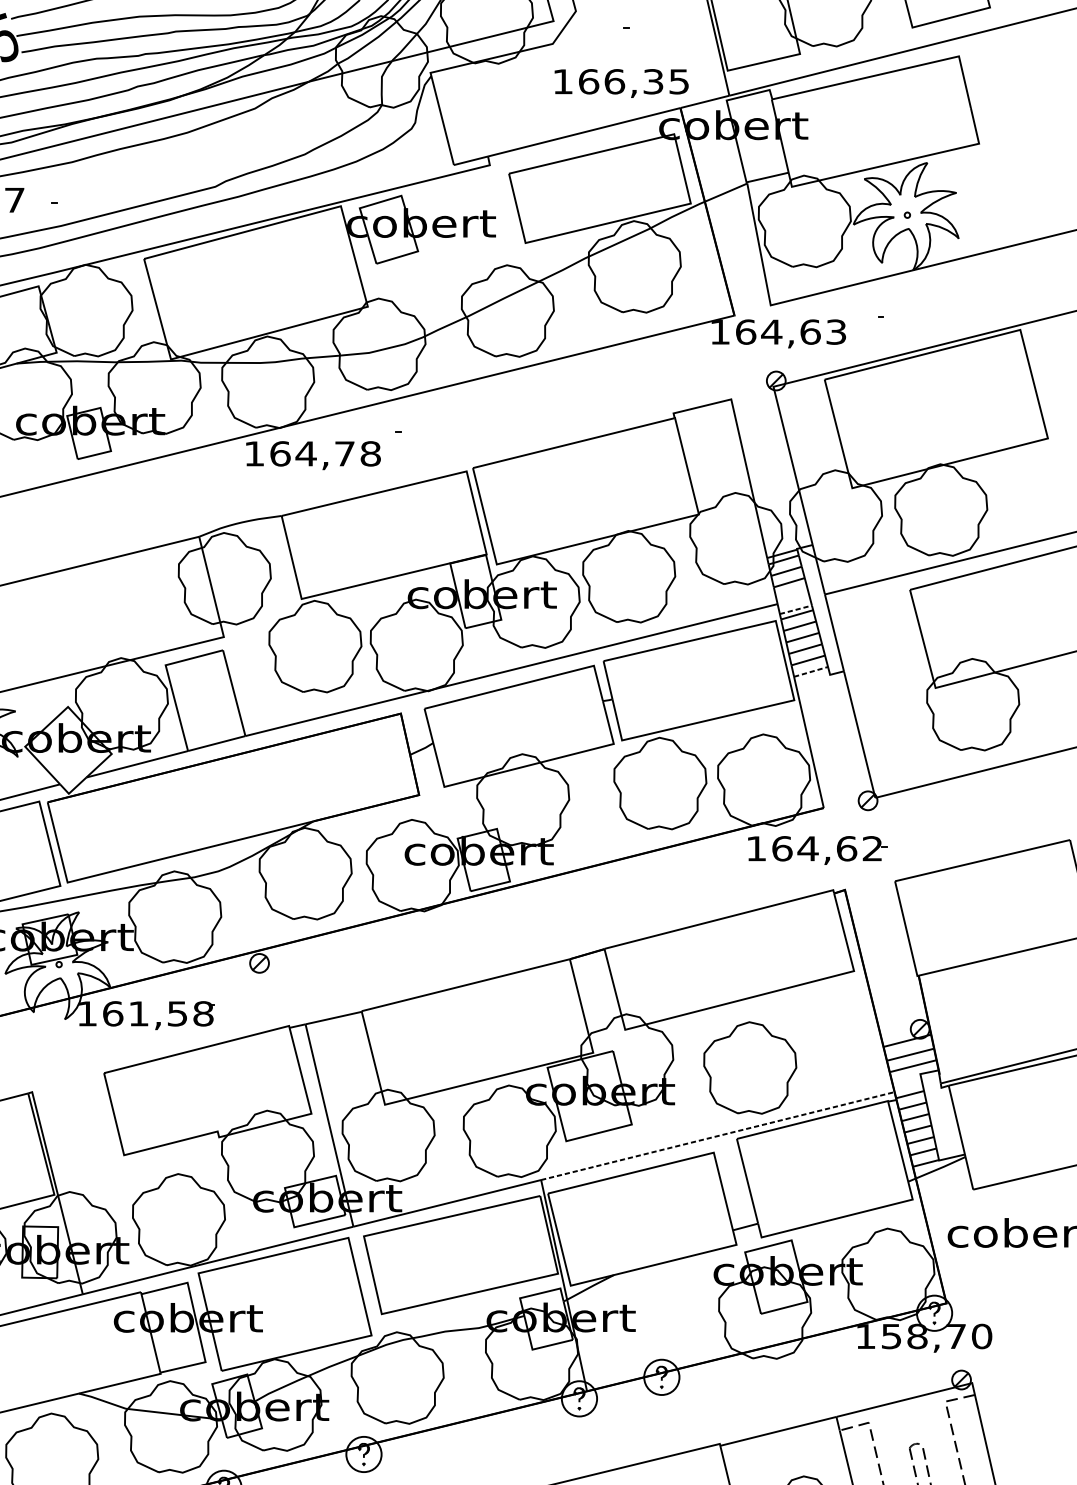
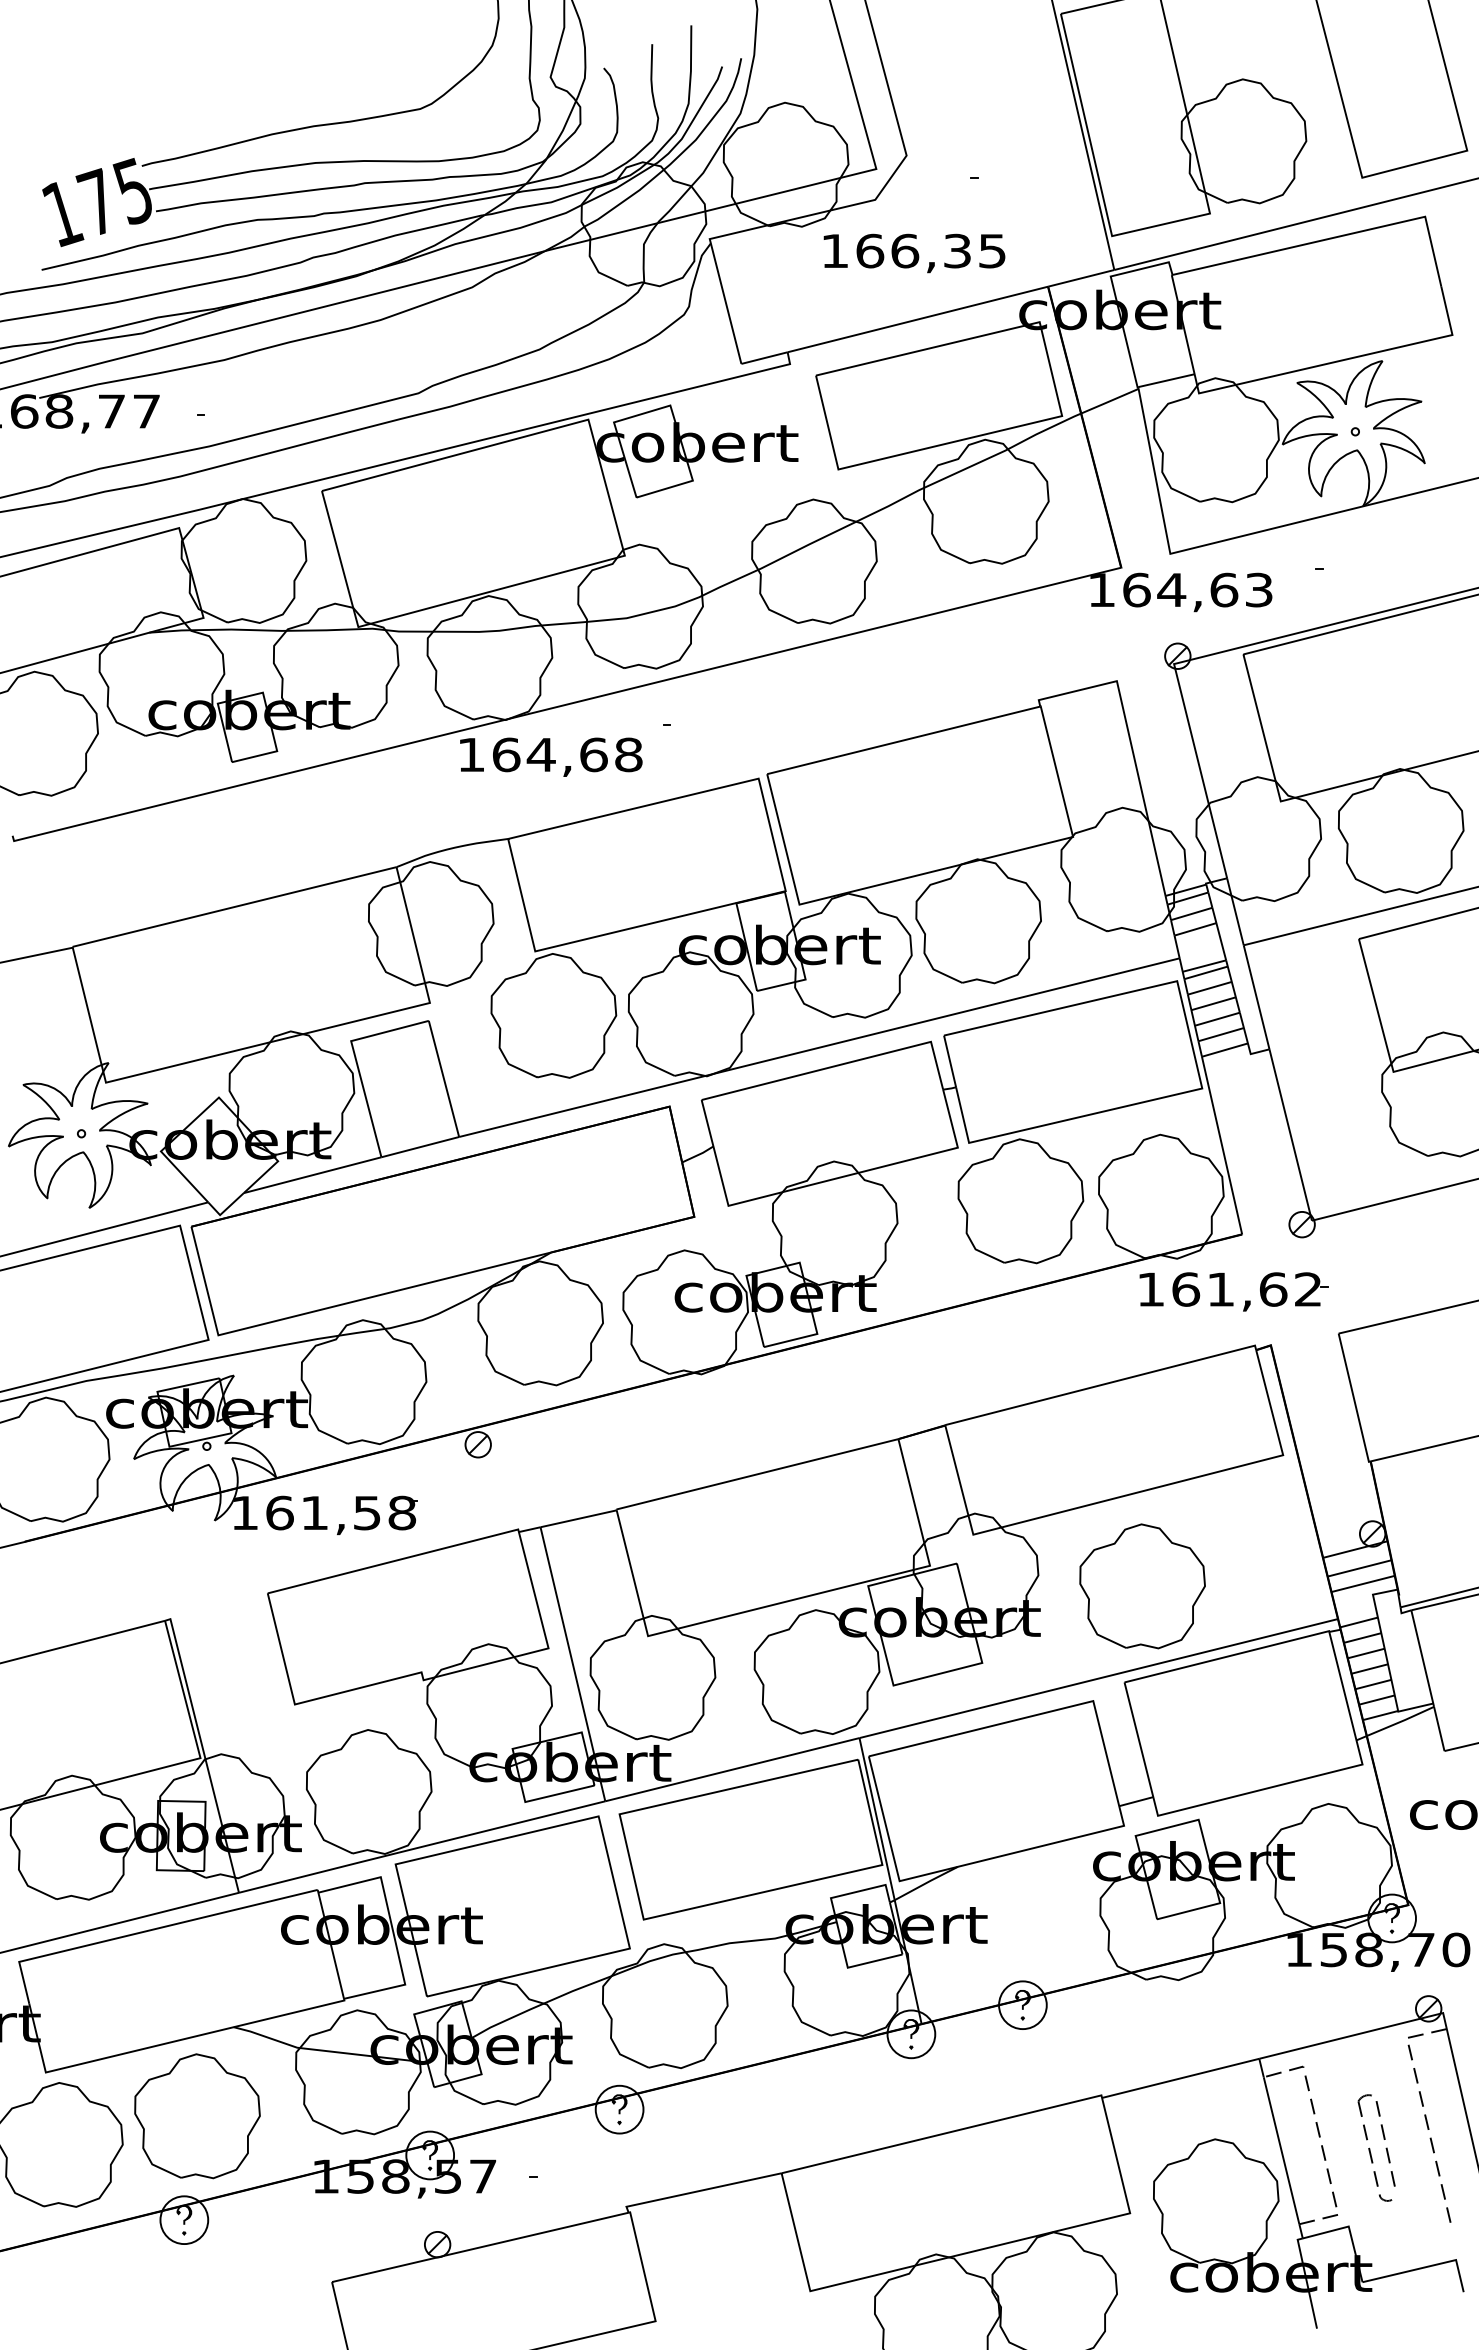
text: (621, 83) -> (914, 253), moved
text: (344, 453) -> (593, 754), 164,78 -> 164,68
line: (795, 609) -> (1204, 965), dashed -> solid
line: (810, 672) -> (1224, 1050), dashed -> solid
text: (807, 848) -> (1220, 1289), 164,62 -> 161,62
line: (717, 1136) -> (1098, 1678), dashed -> solid

